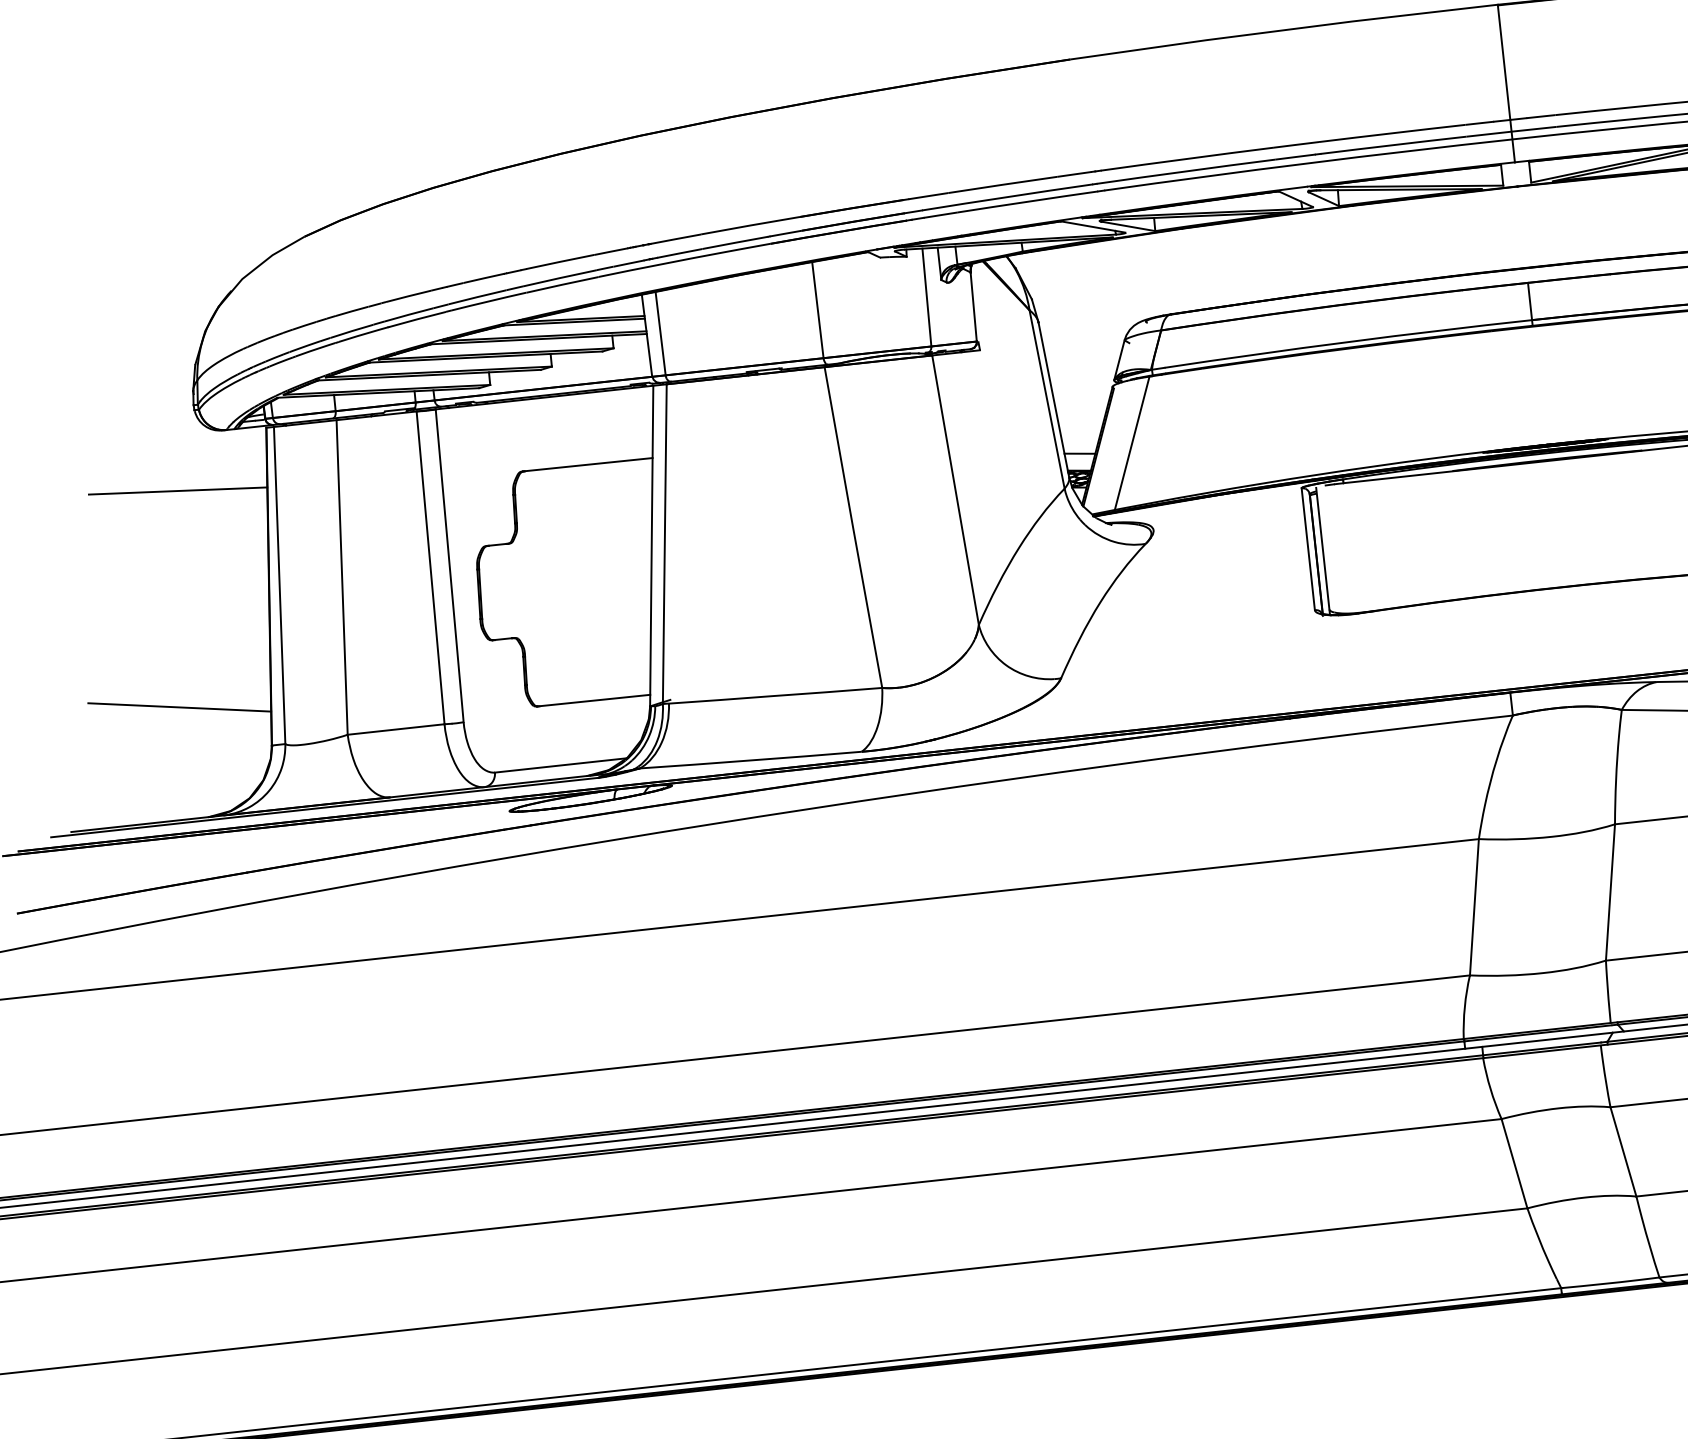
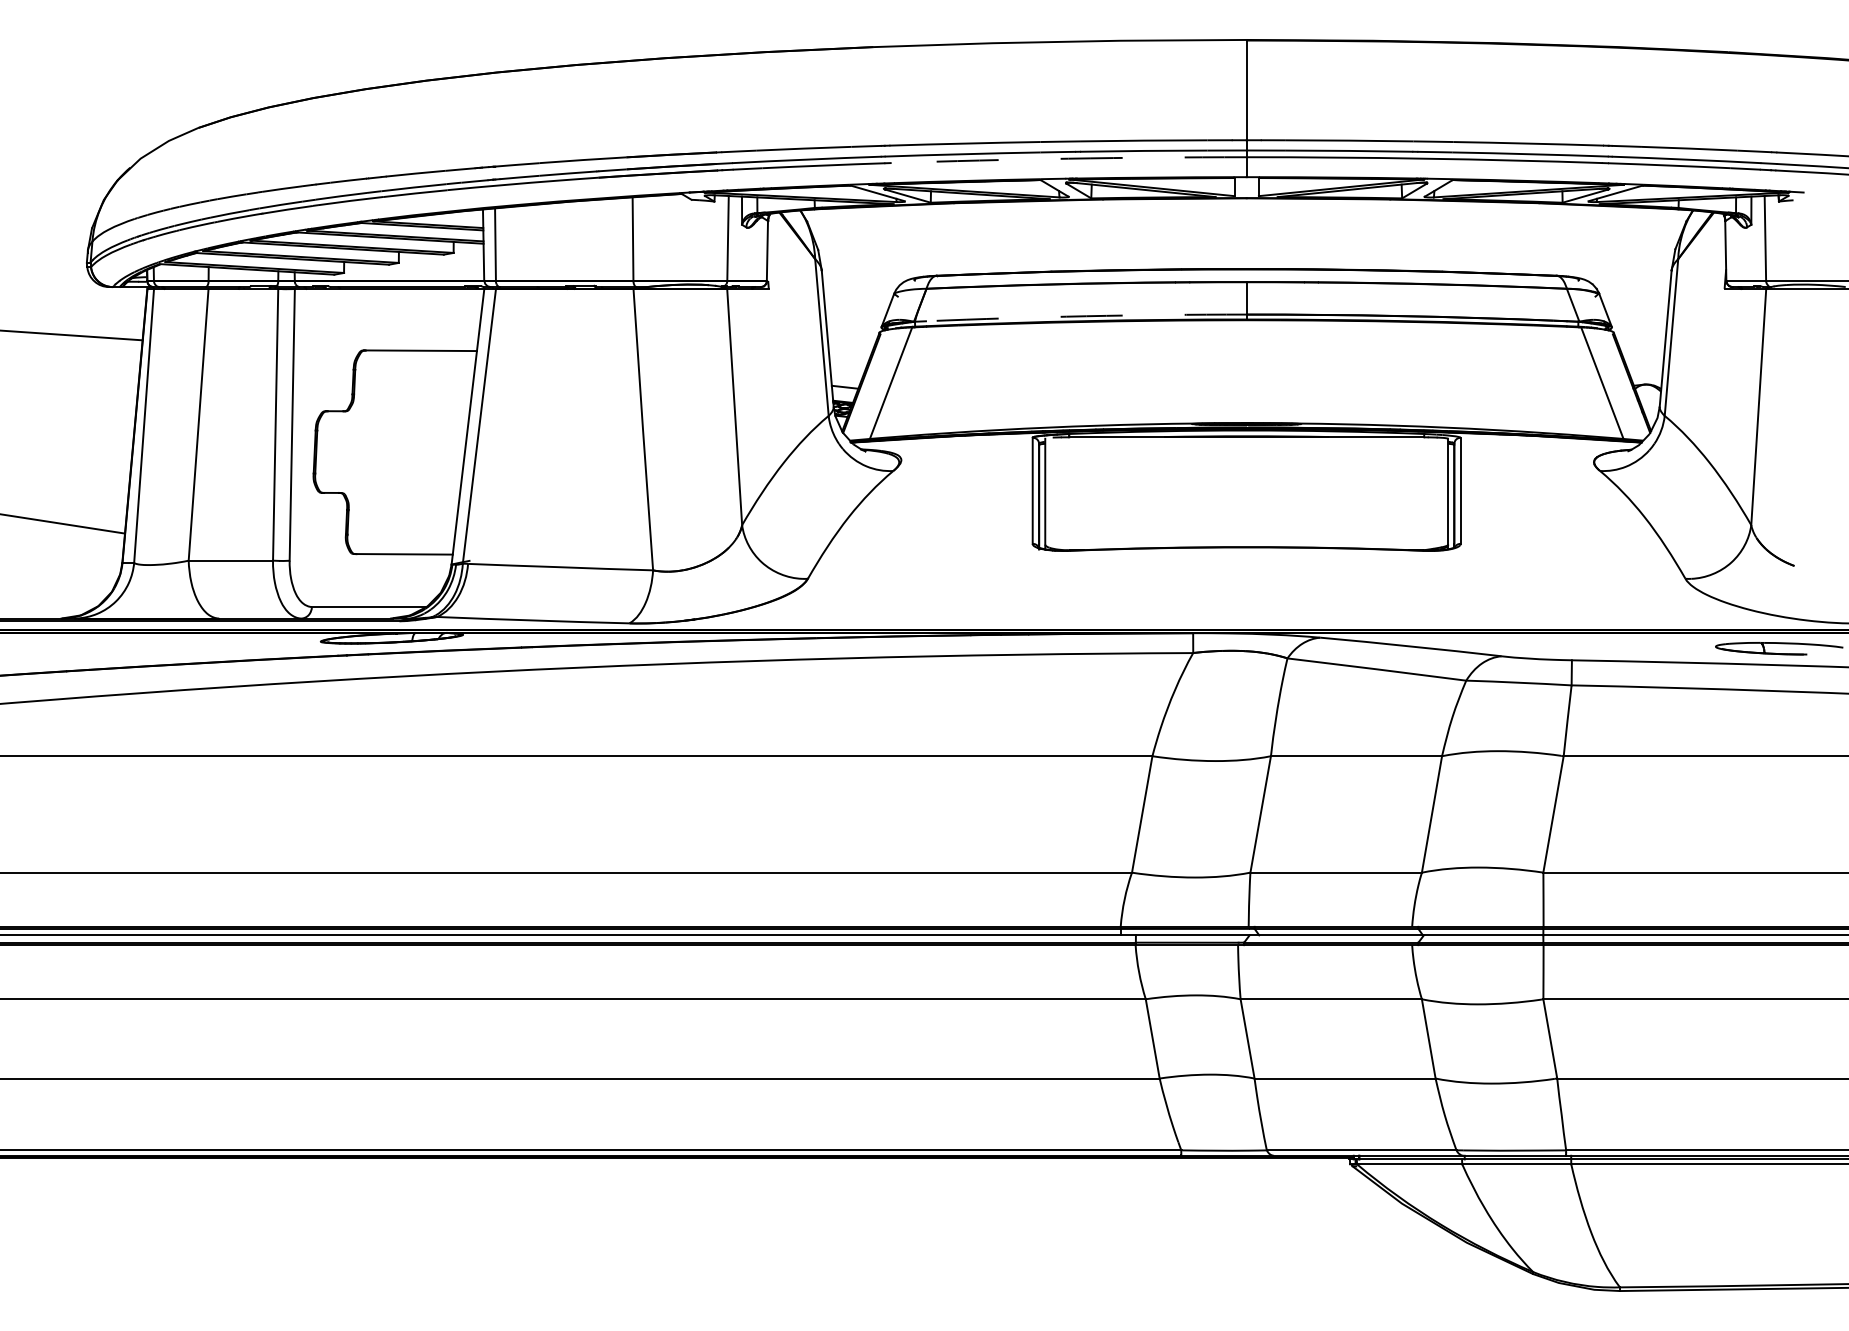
arc: (1307, 163) -> (1068, 158), solid -> dashed
arc: (1348, 342) -> (1086, 316), solid -> dashed

